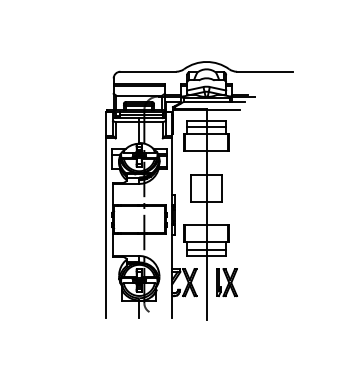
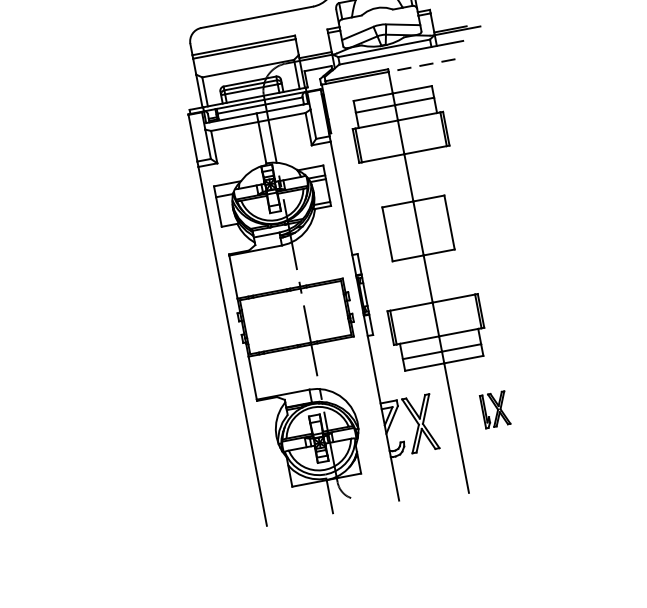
line: (223, 110) -> (422, 66), solid -> dashed
part: (226, 282) -> (494, 409), size x0.6

